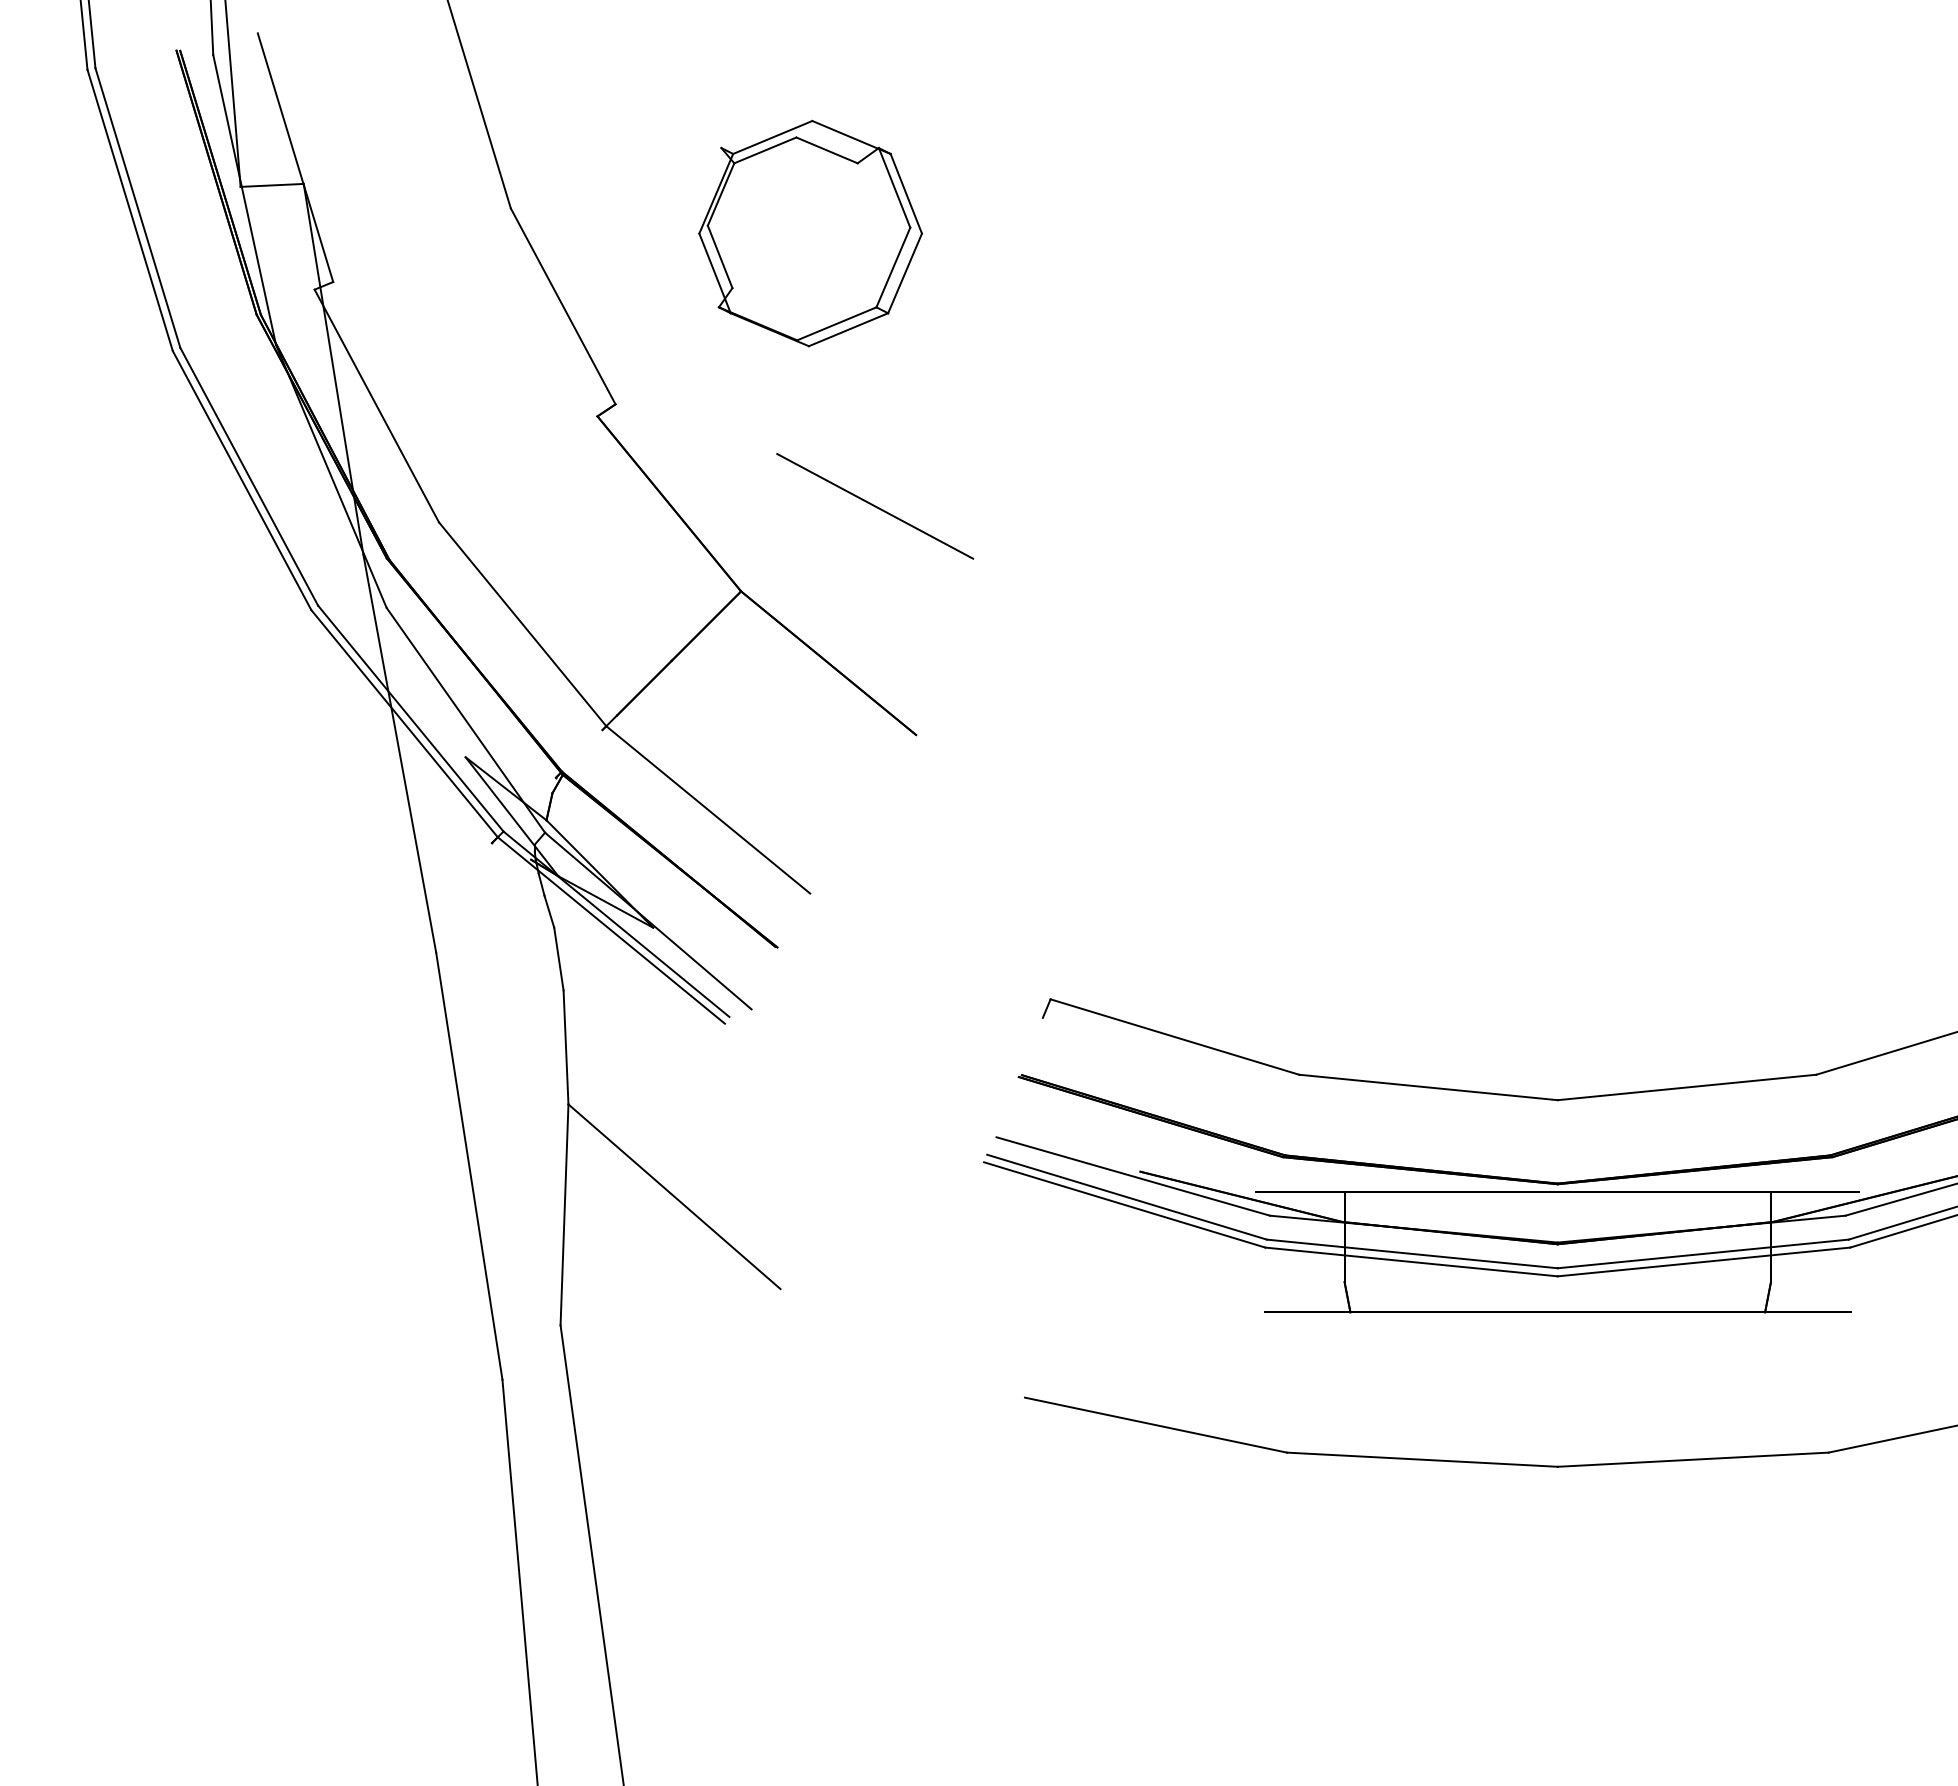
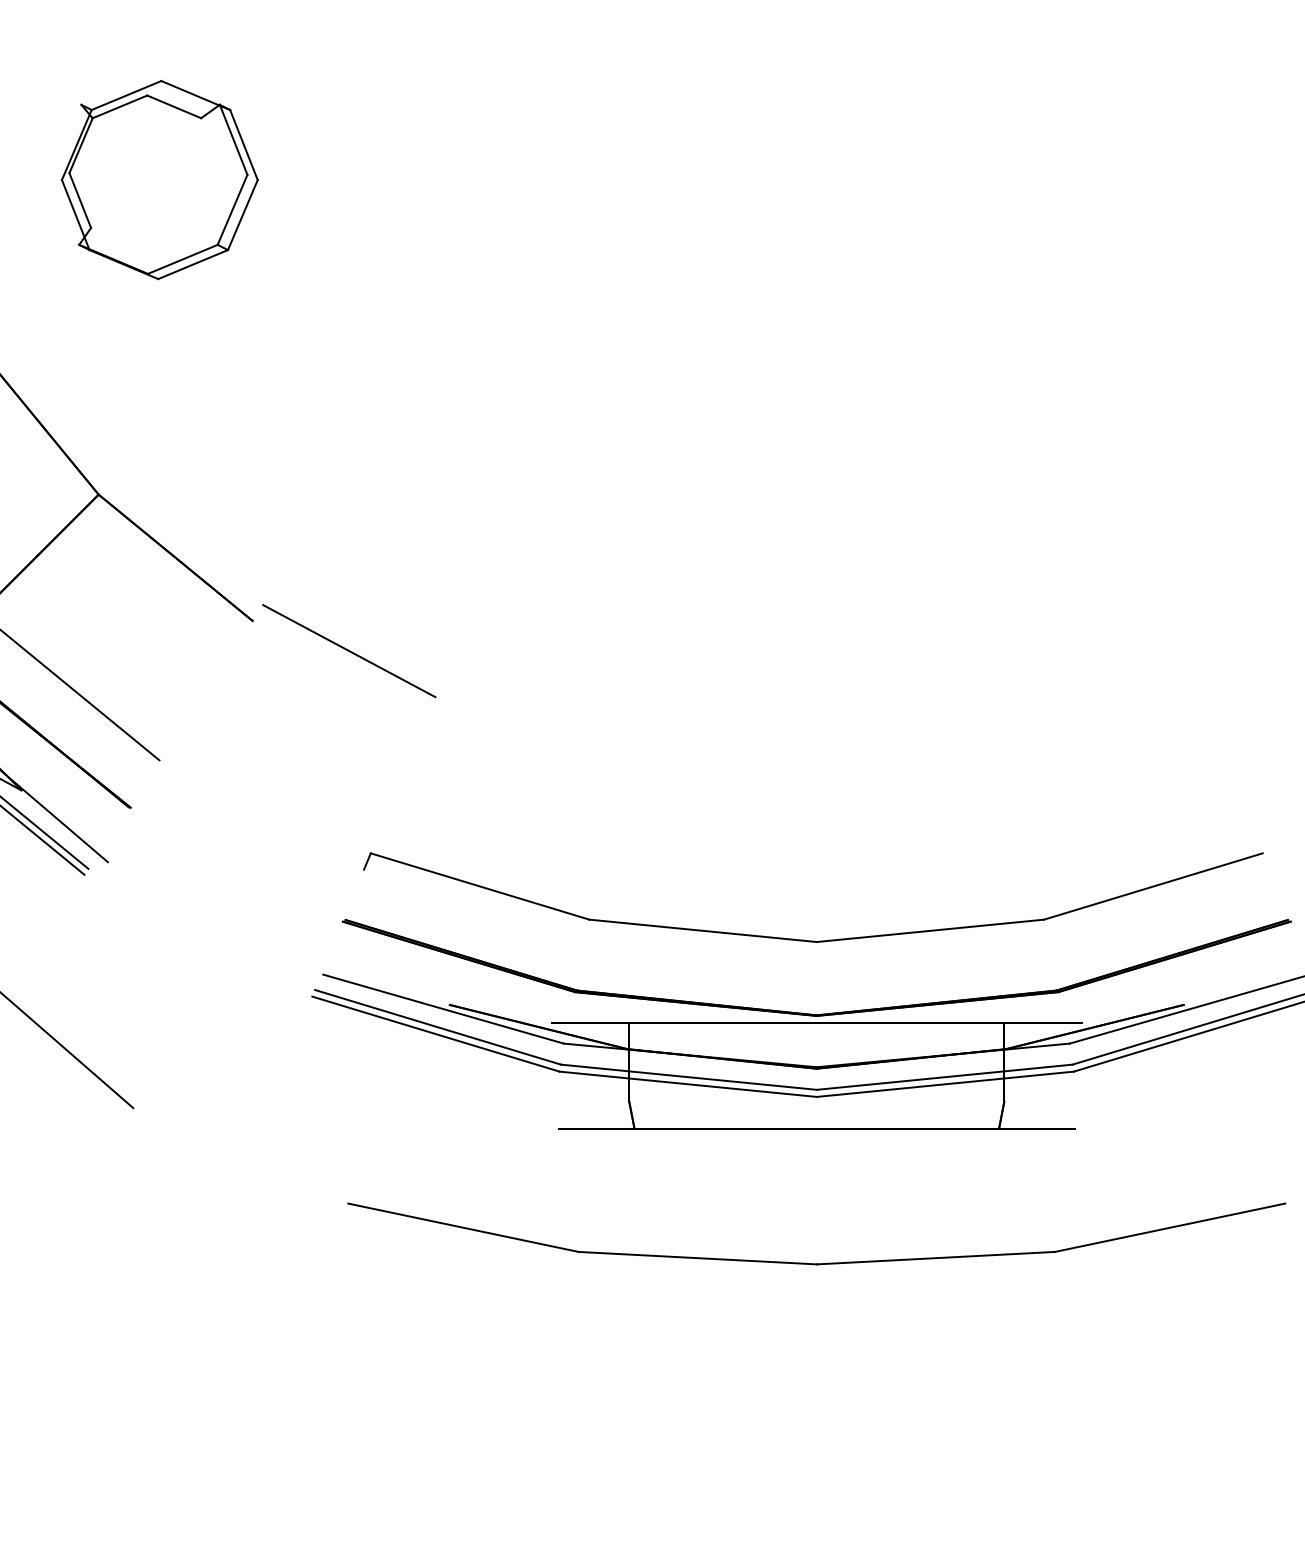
line: (875, 506) -> (349, 651), moved

